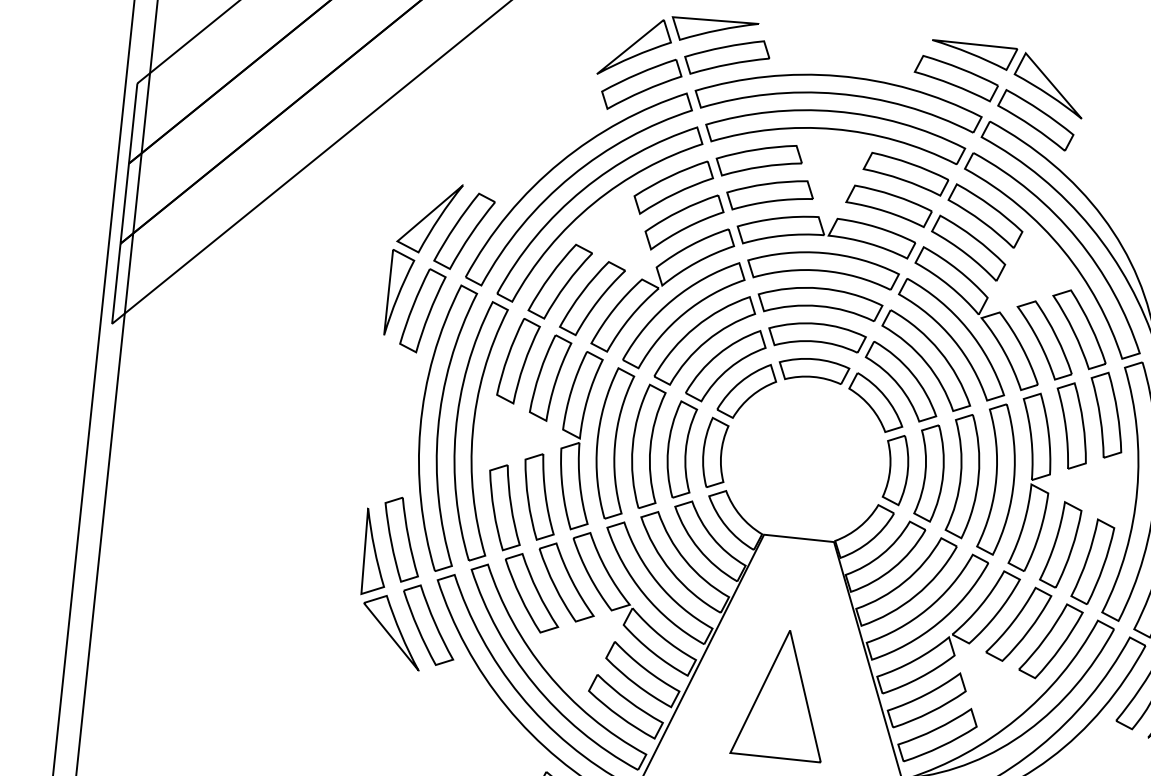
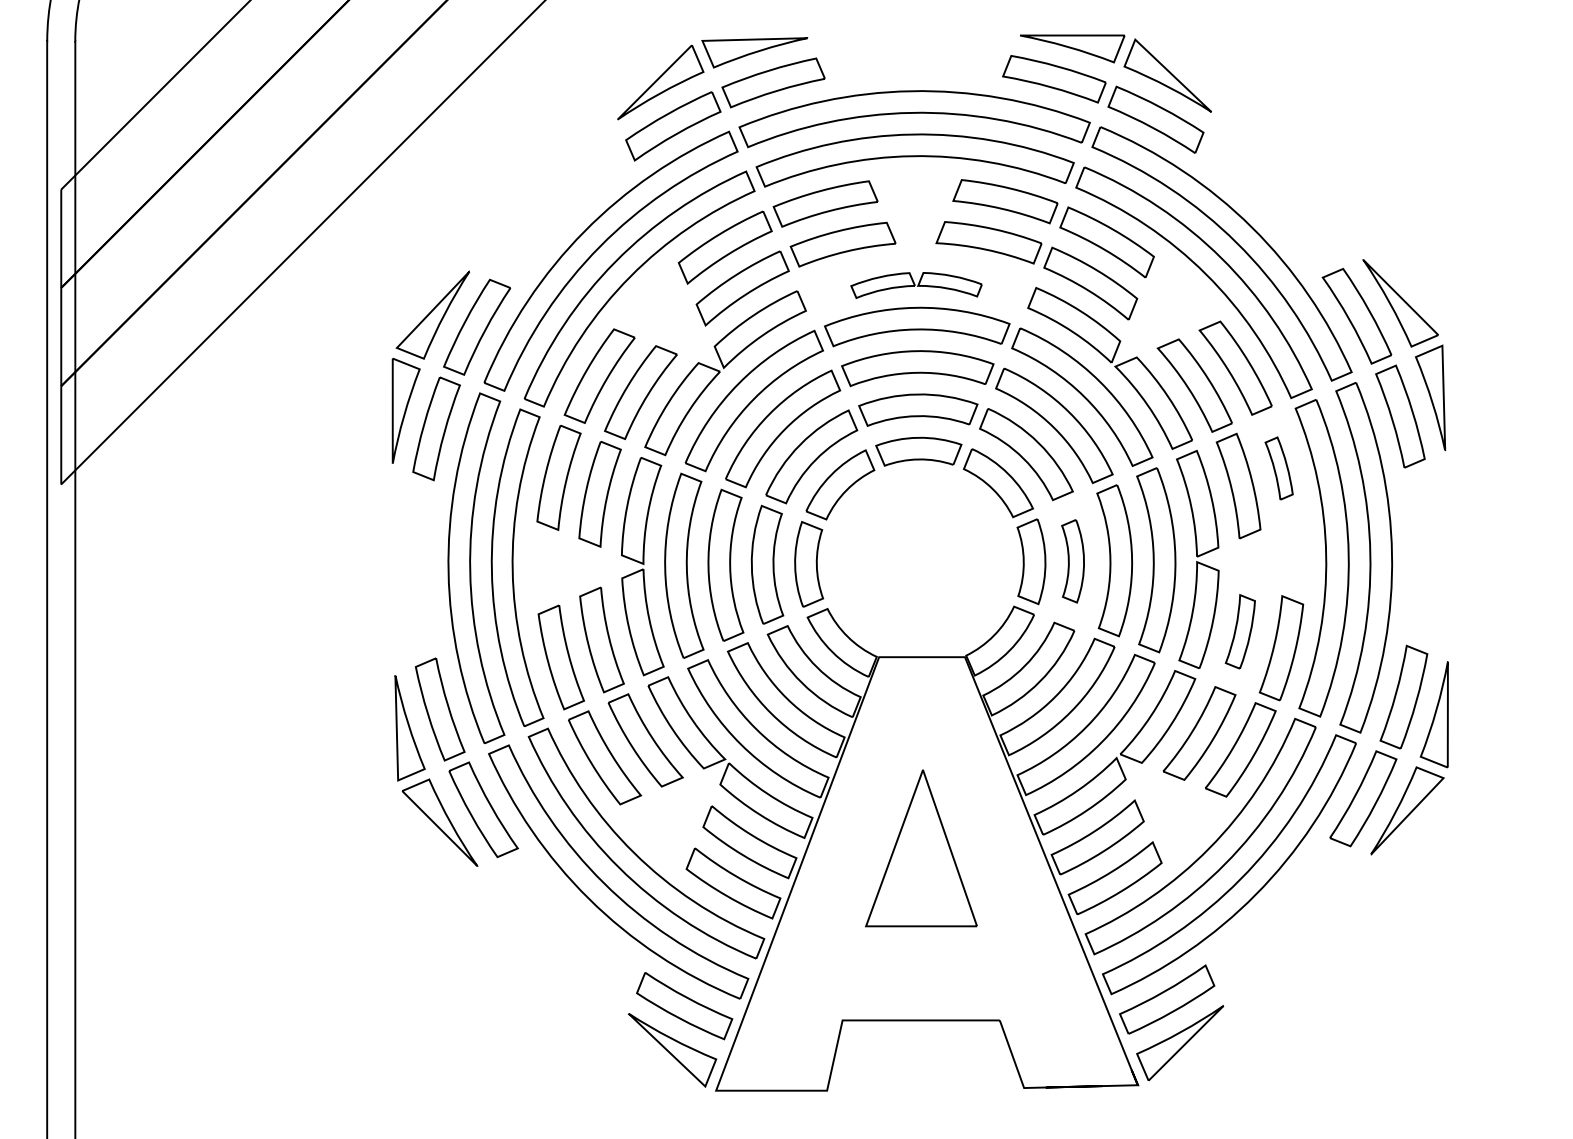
part: (826, 234) -> (916, 285), size x0.6
part: (1105, 415) -> (1278, 468), size x0.6
part: (929, 473) -> (1072, 561), size x0.7
part: (1060, 544) -> (1240, 631), size x0.7

